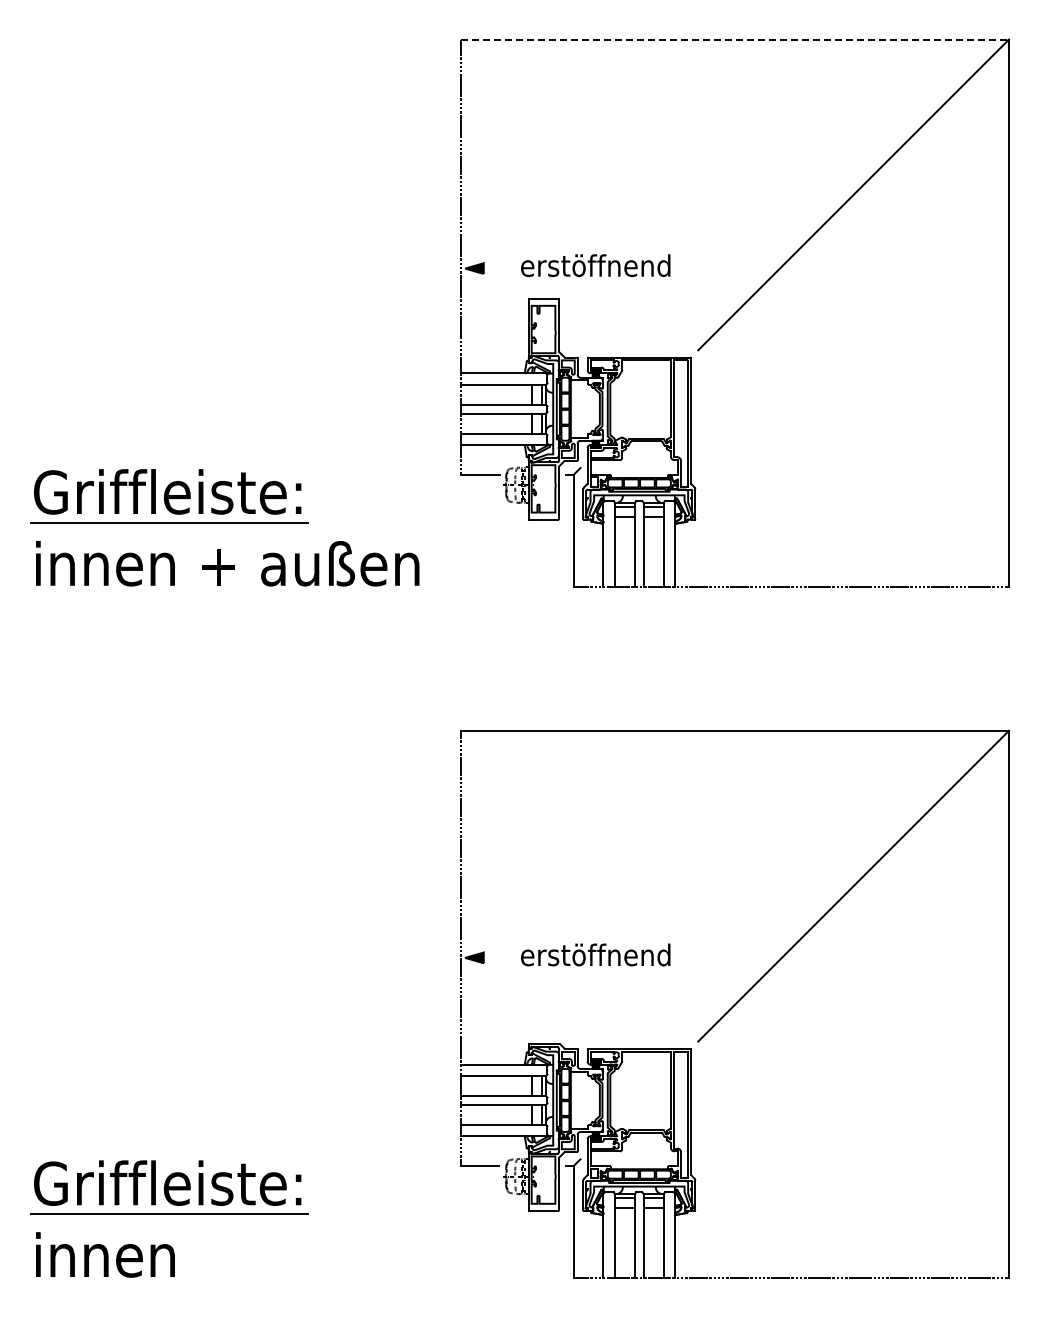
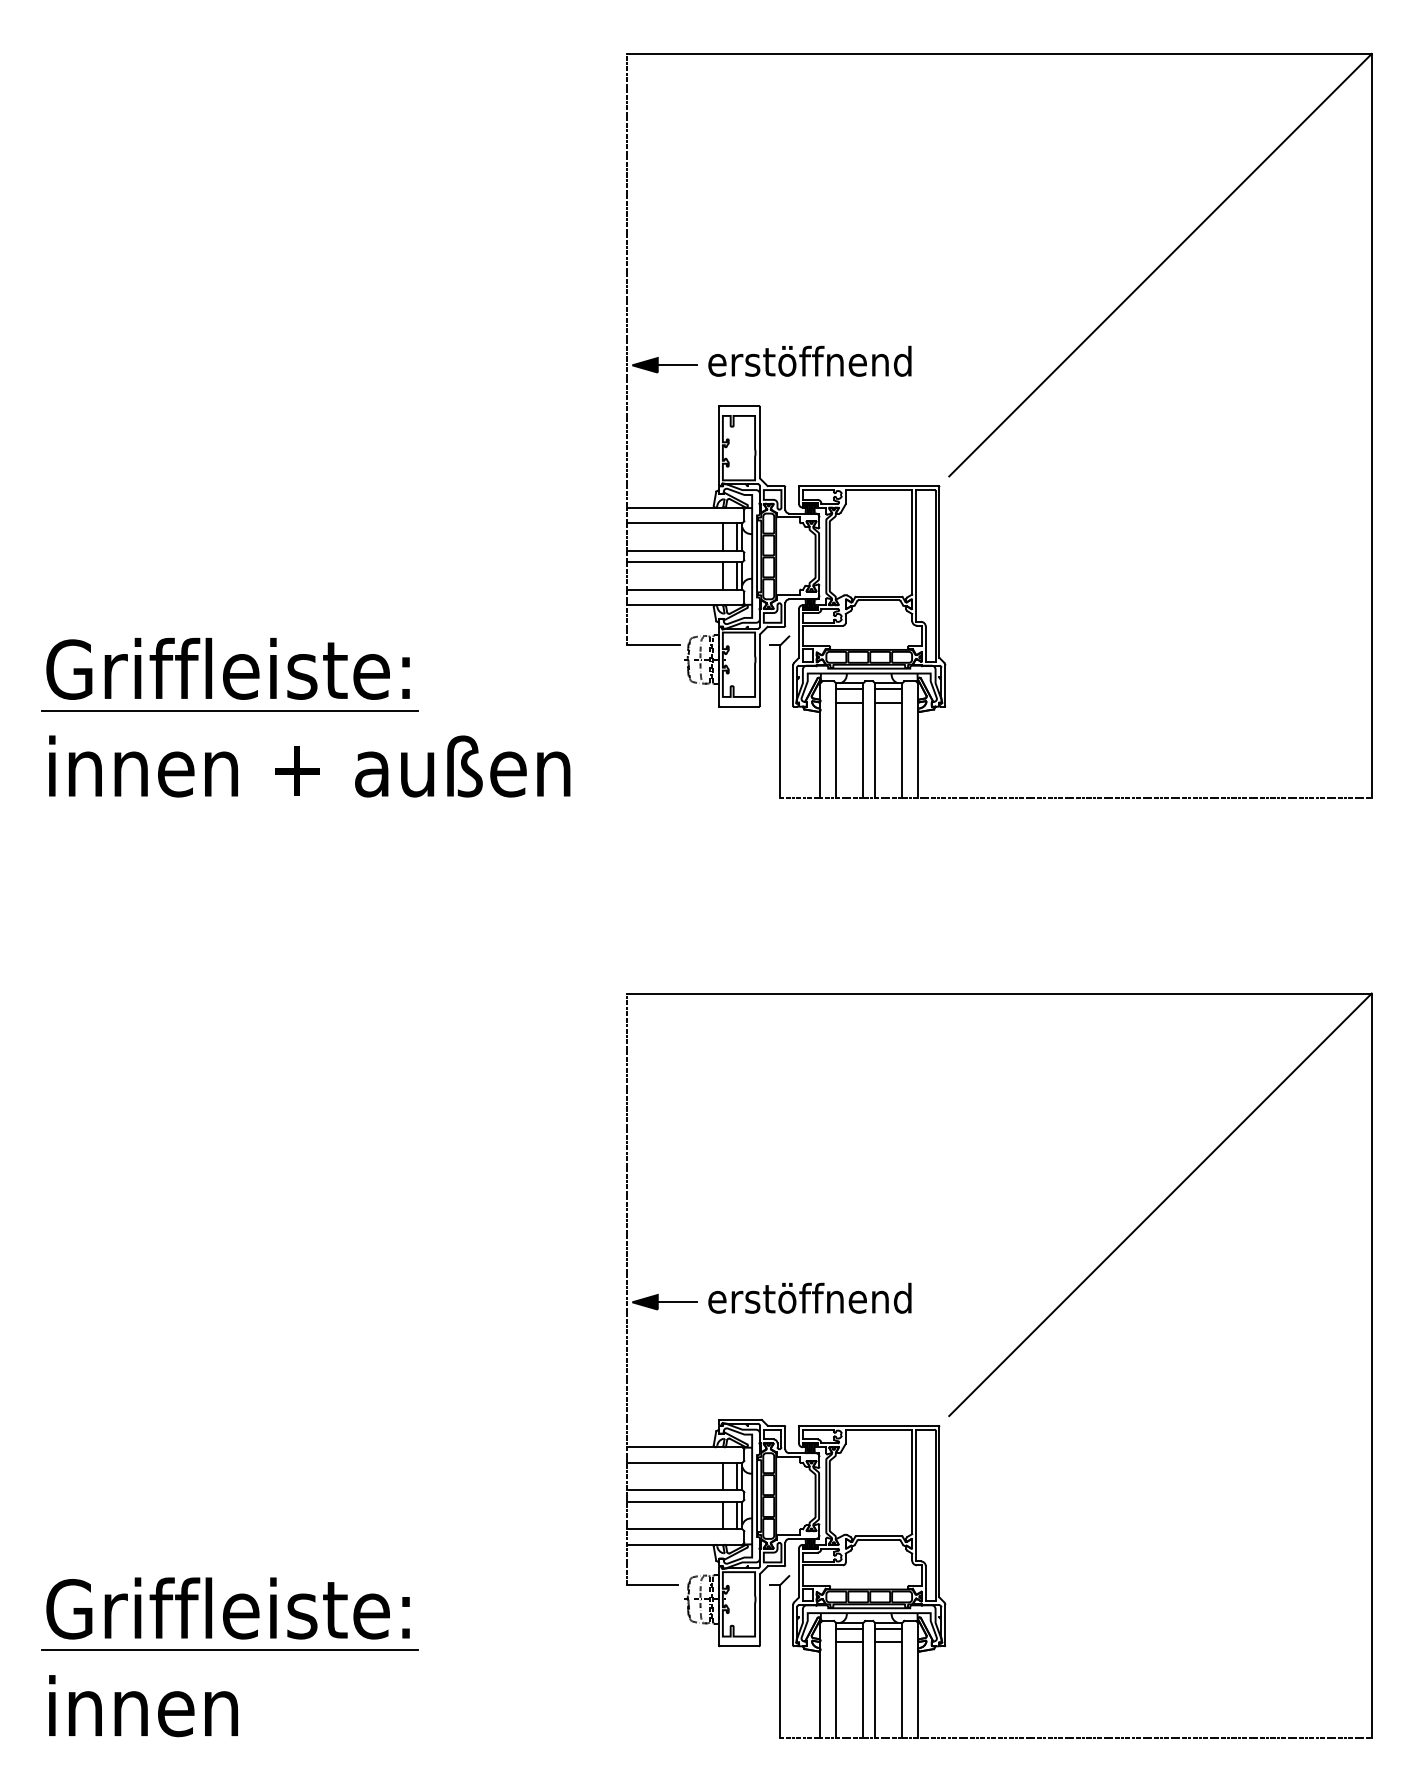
line: (735, 39) -> (999, 53), dashed -> solid
line: (497, 268) -> (676, 365), added
line: (497, 957) -> (676, 1301), added

